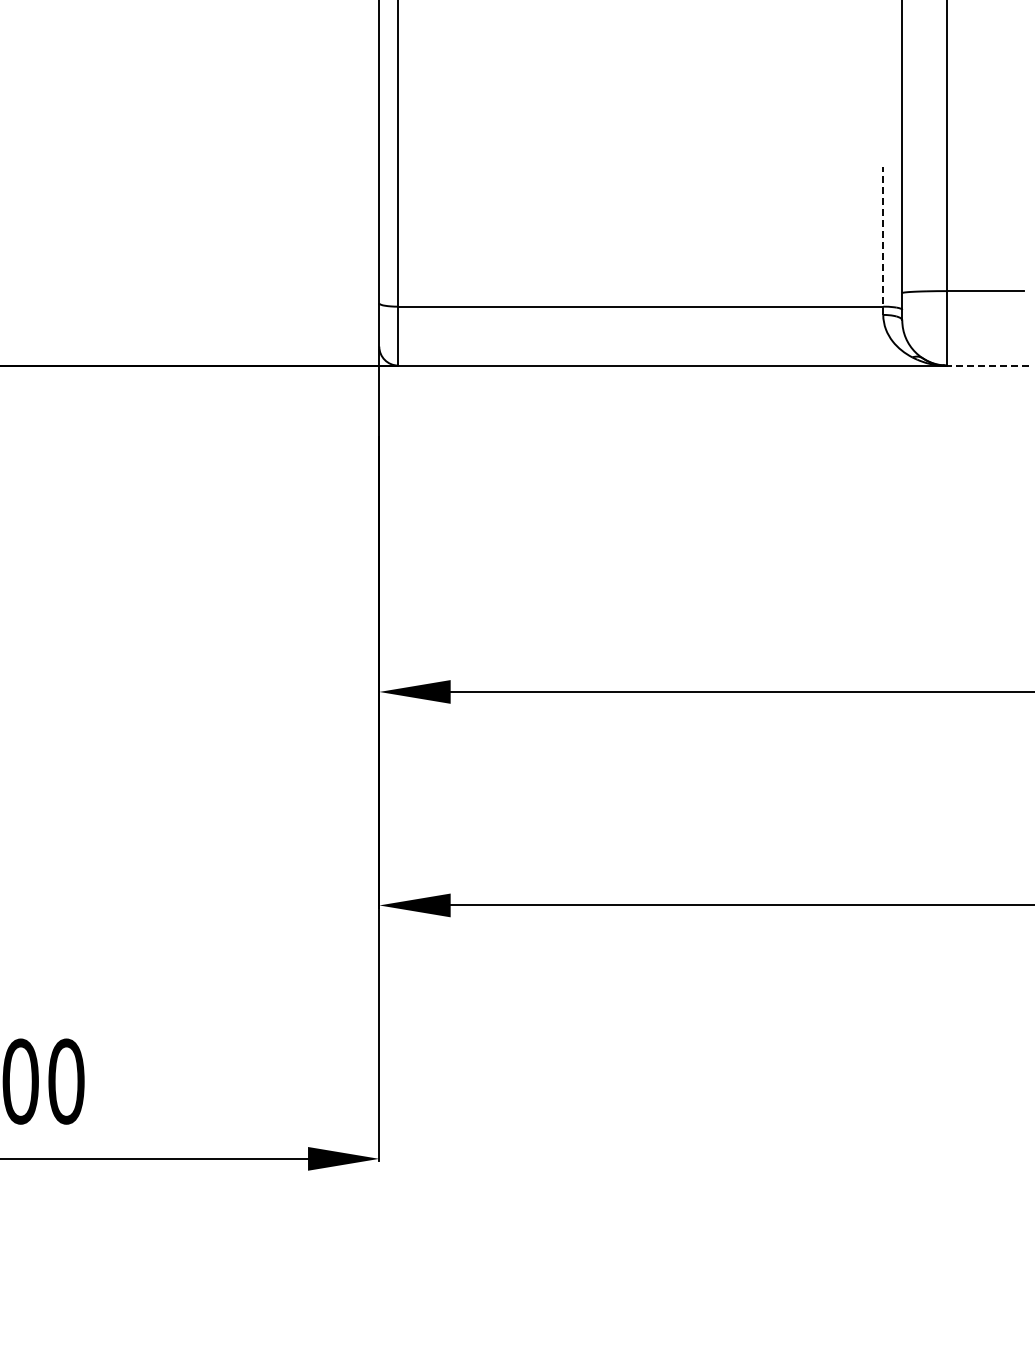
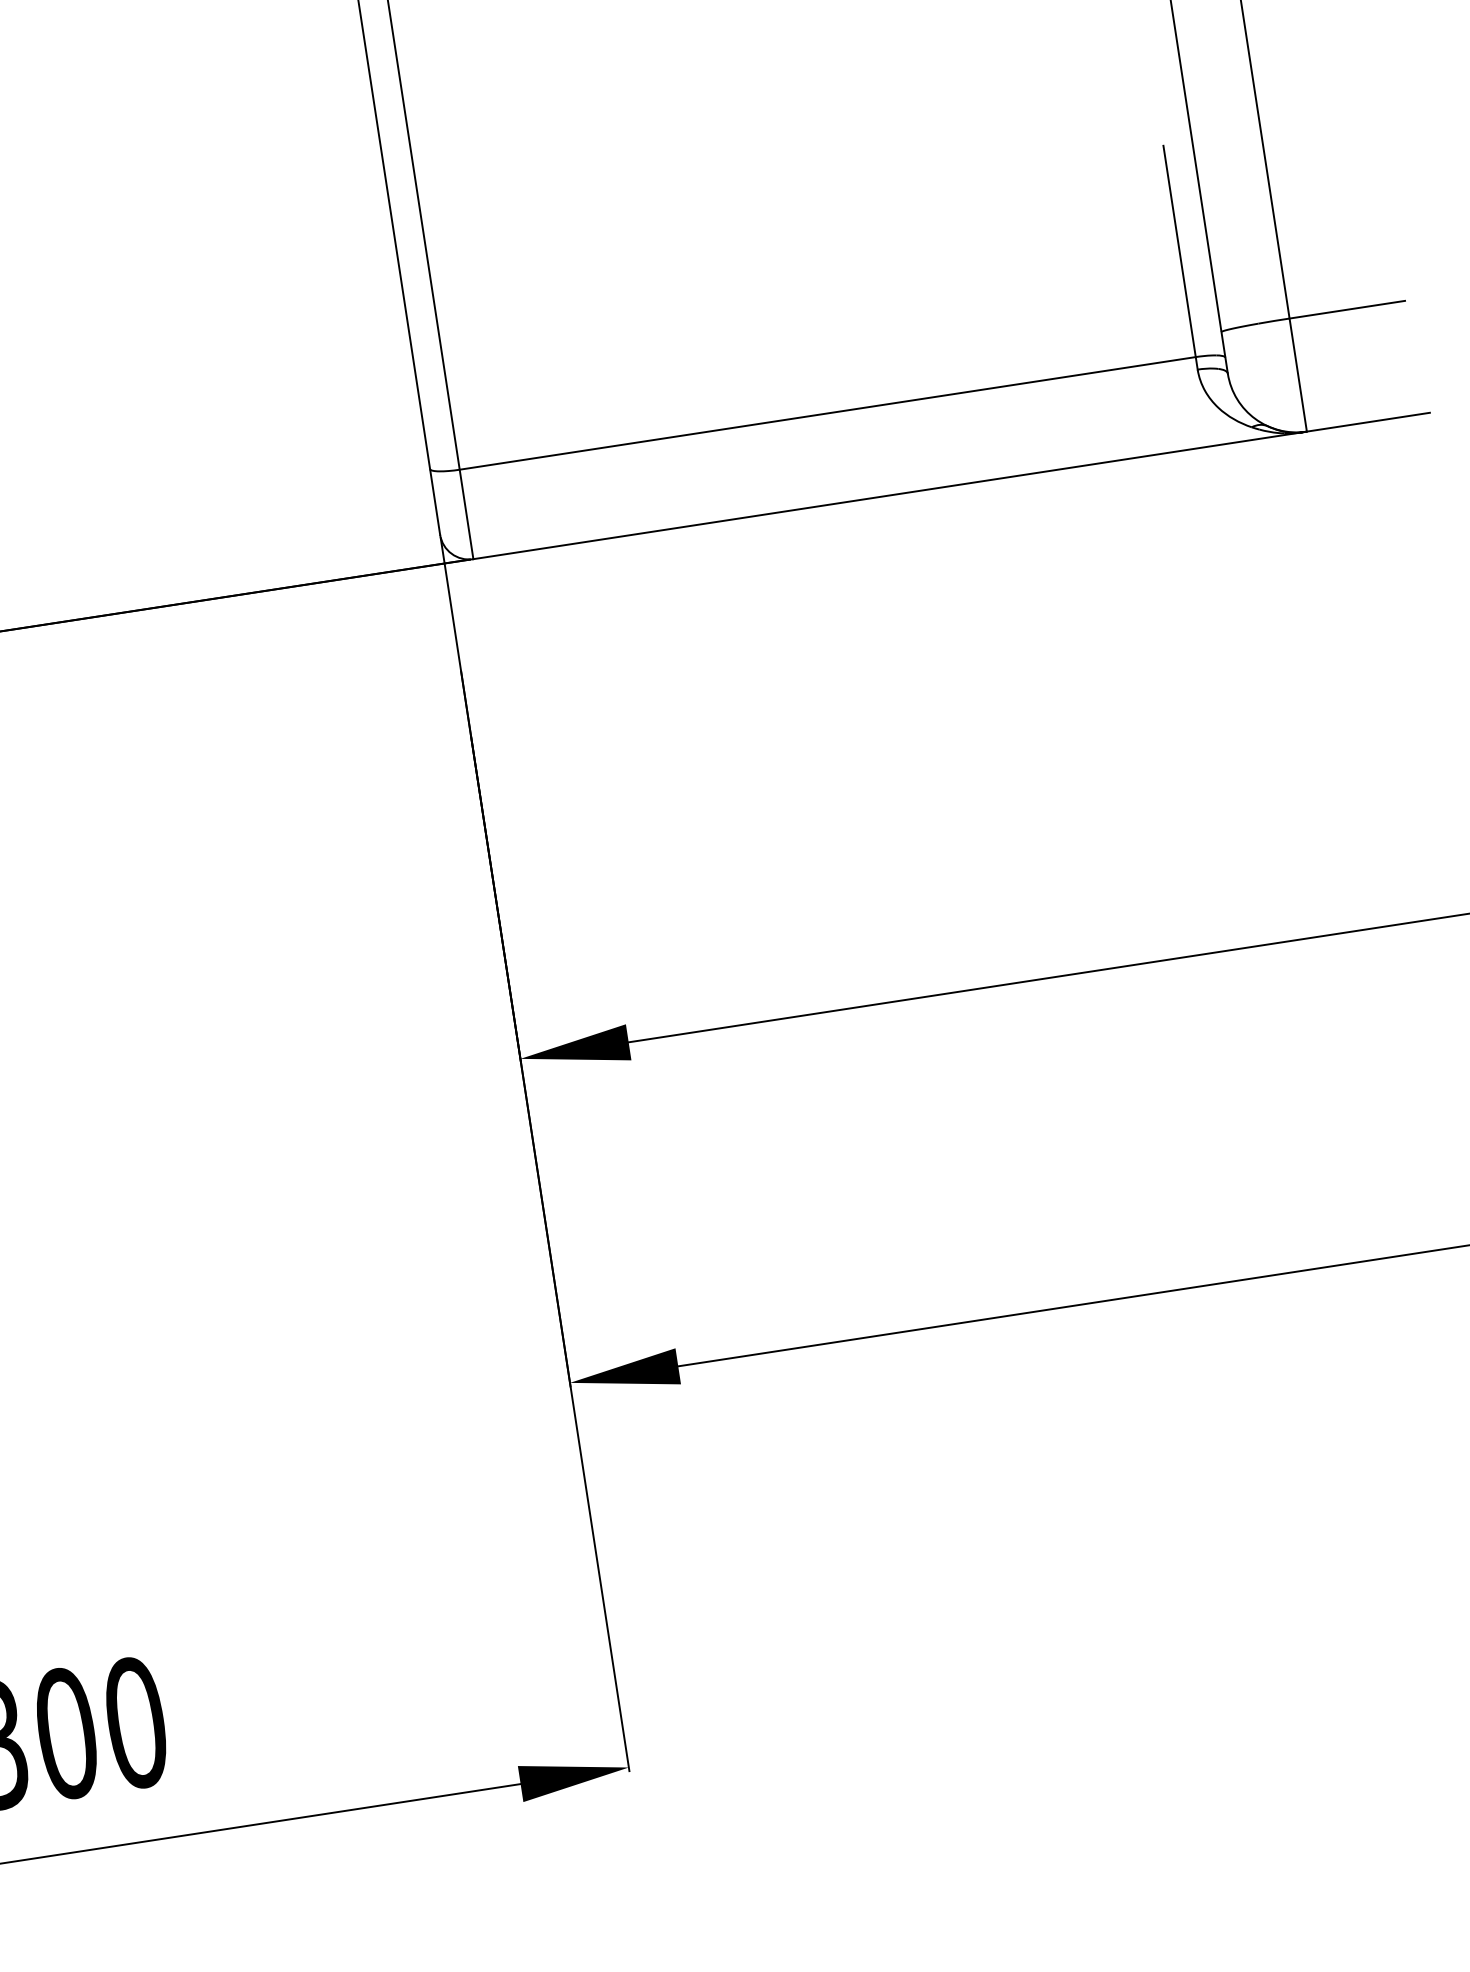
line: (883, 241) -> (1180, 258), dashed -> solid
line: (987, 365) -> (1367, 422), dashed -> solid

